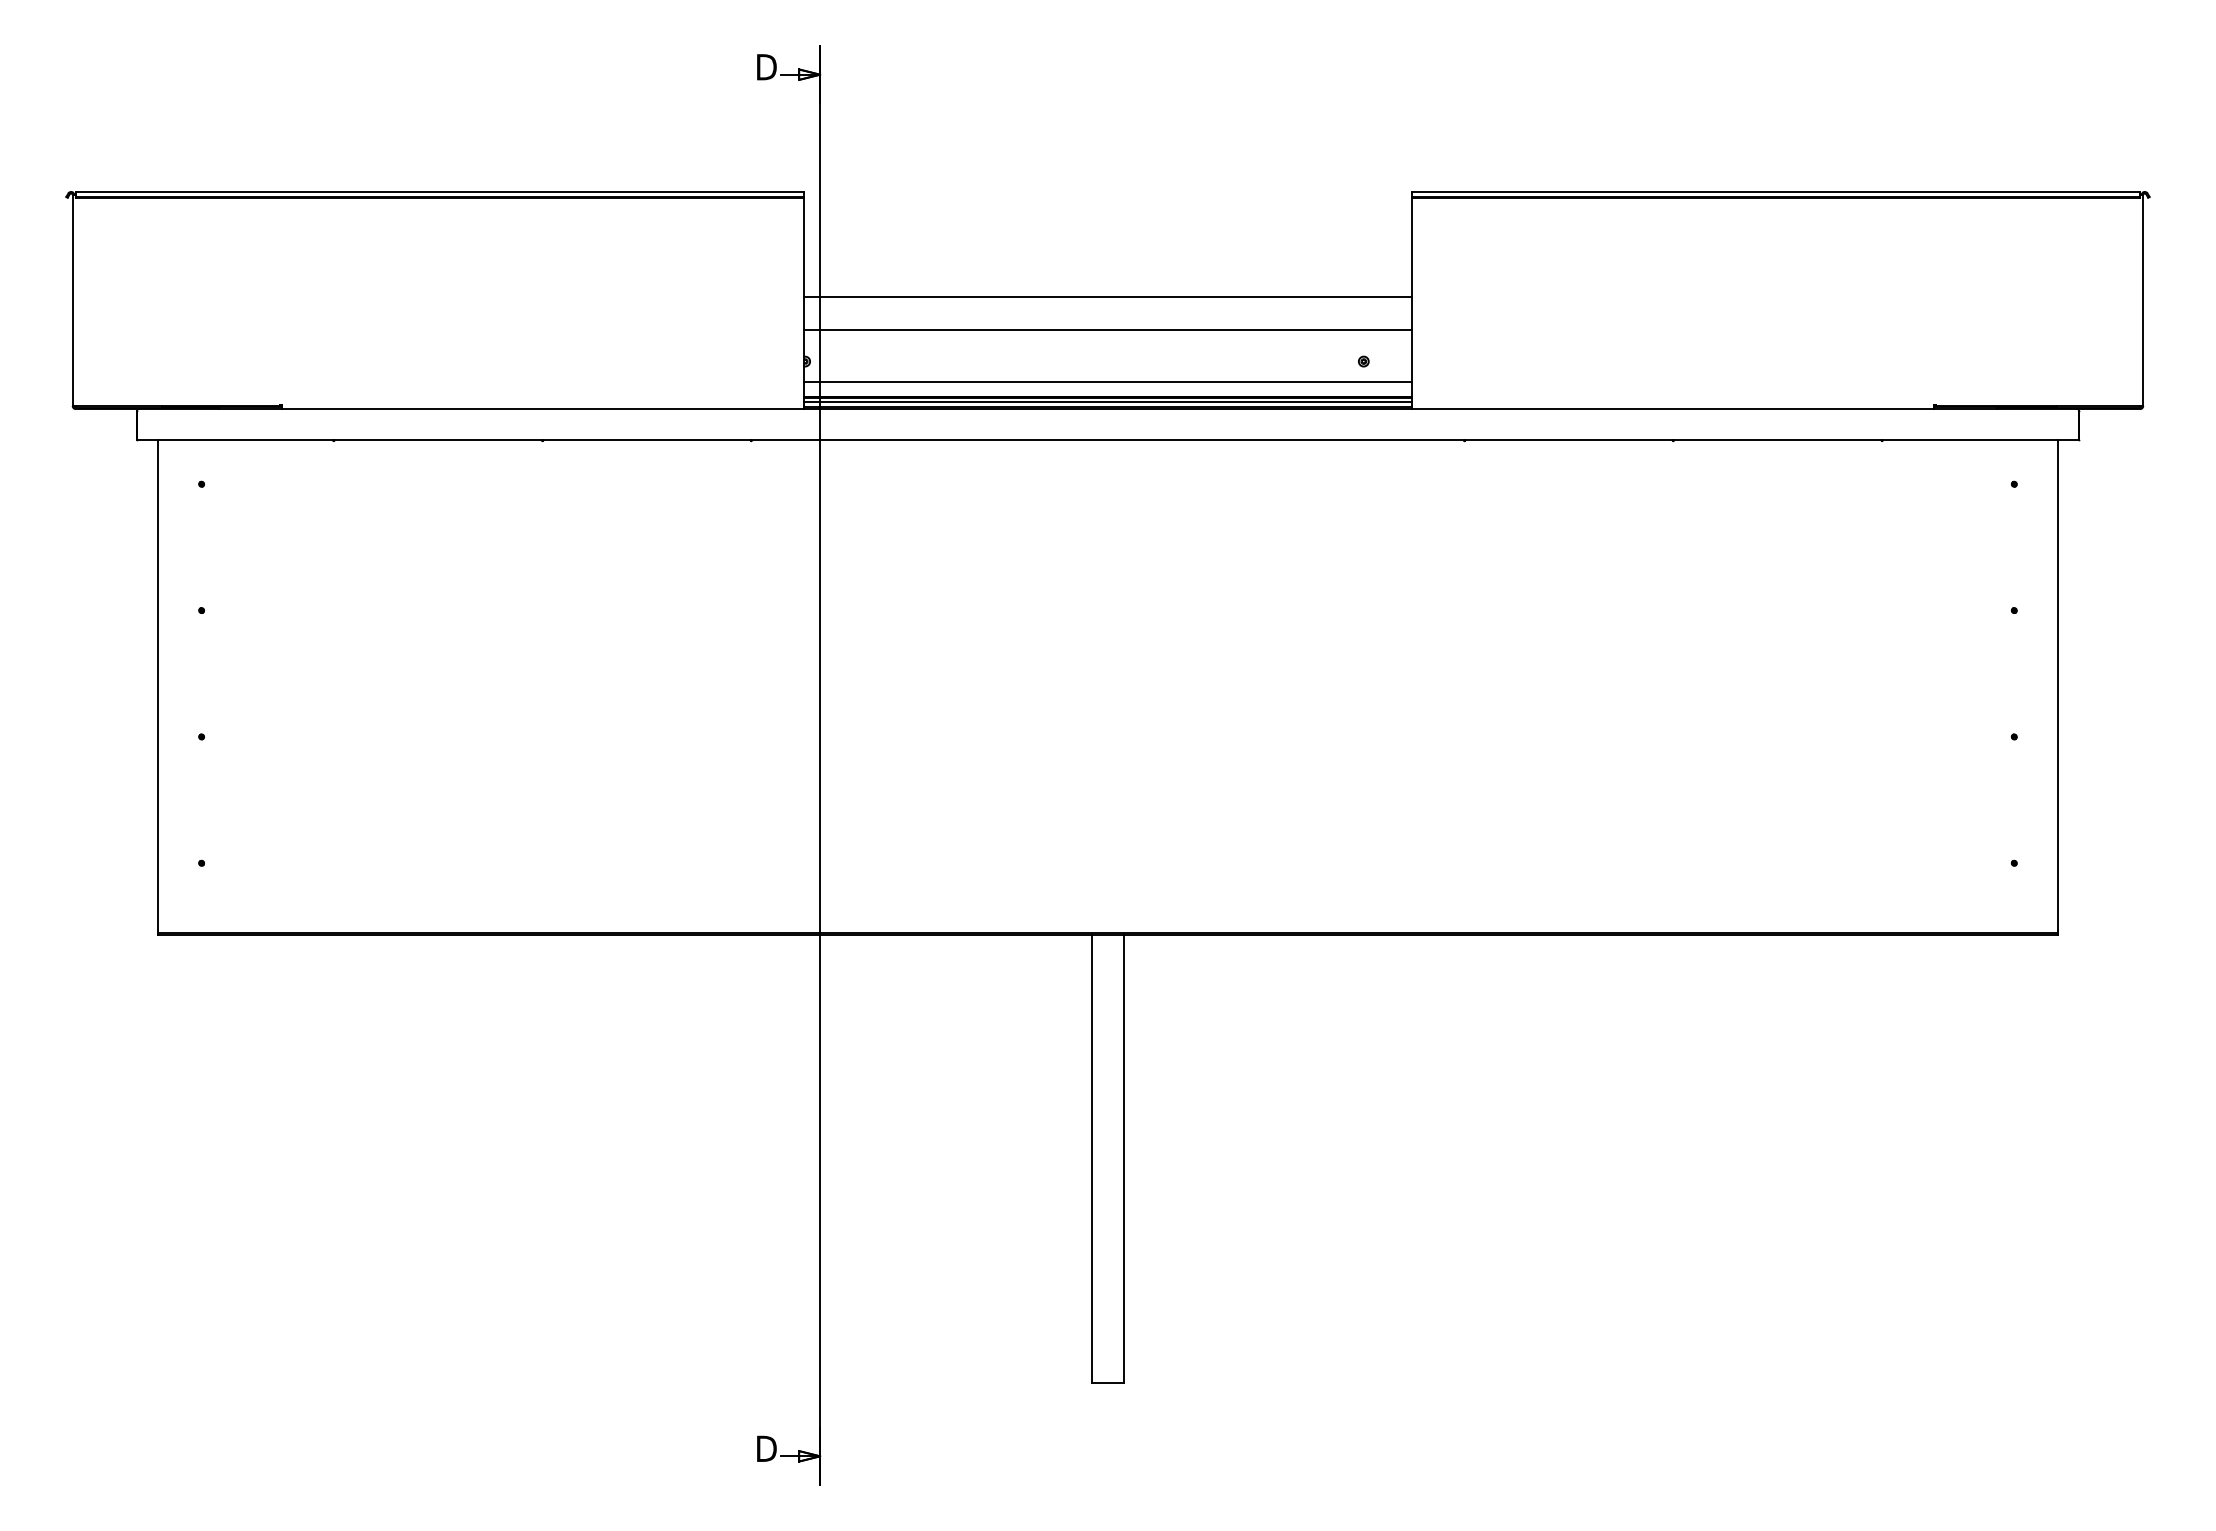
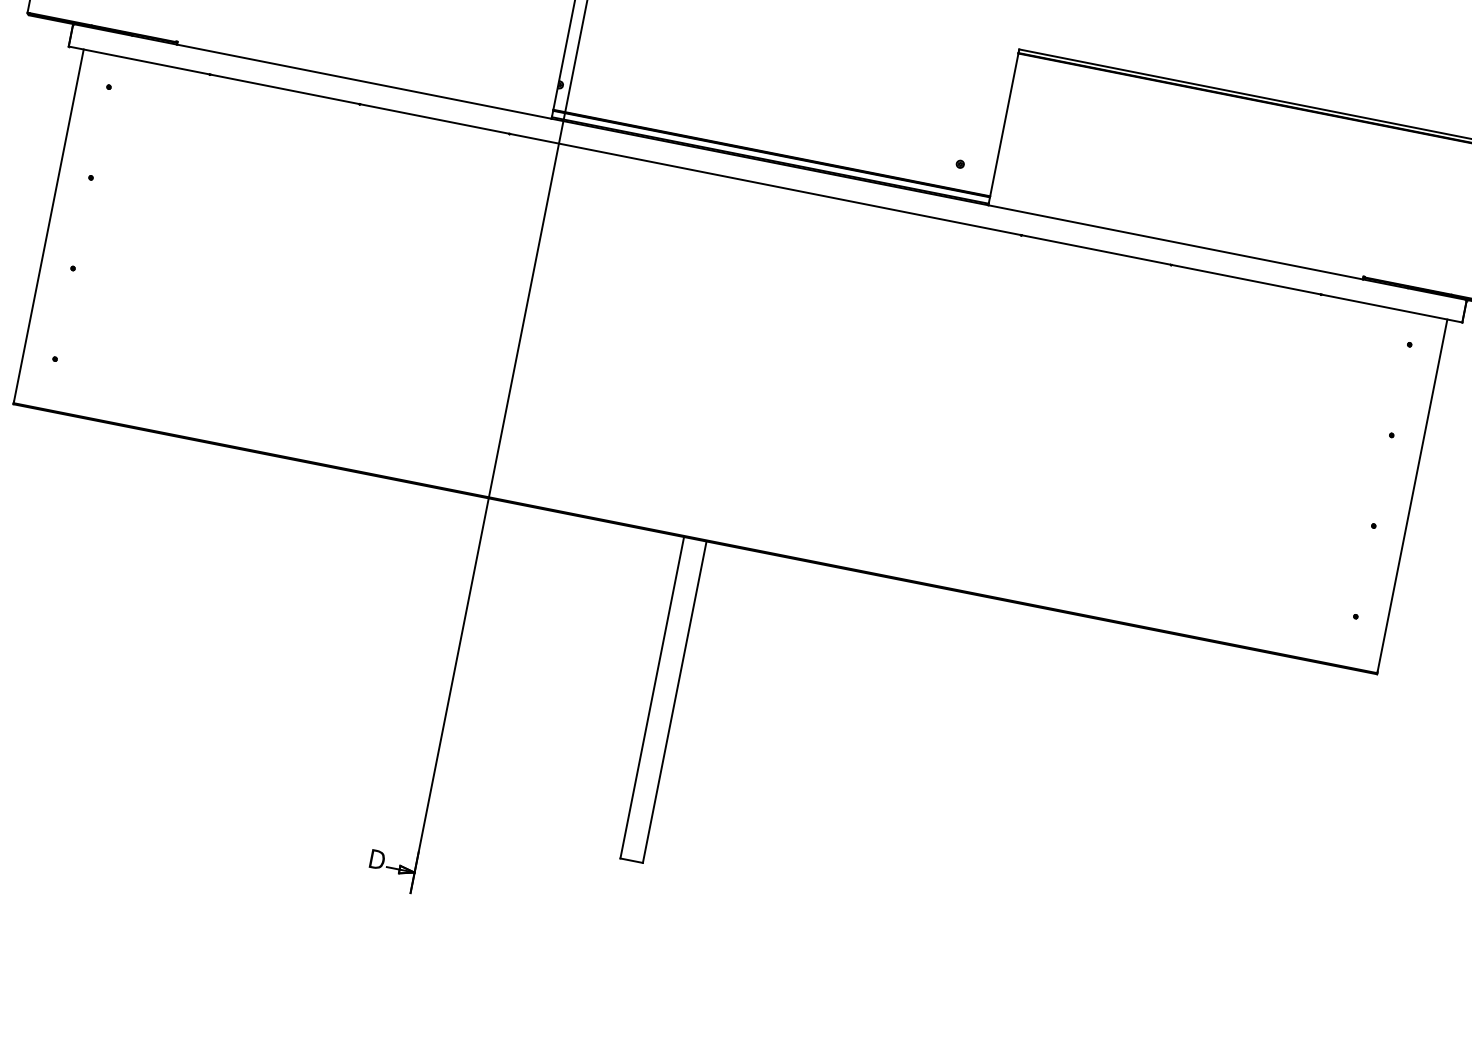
line: (1107, 297) -> (785, 81), removed
line: (1107, 330) -> (780, 105), removed
line: (1107, 382) -> (773, 142), removed
line: (1107, 402) -> (770, 157), removed

